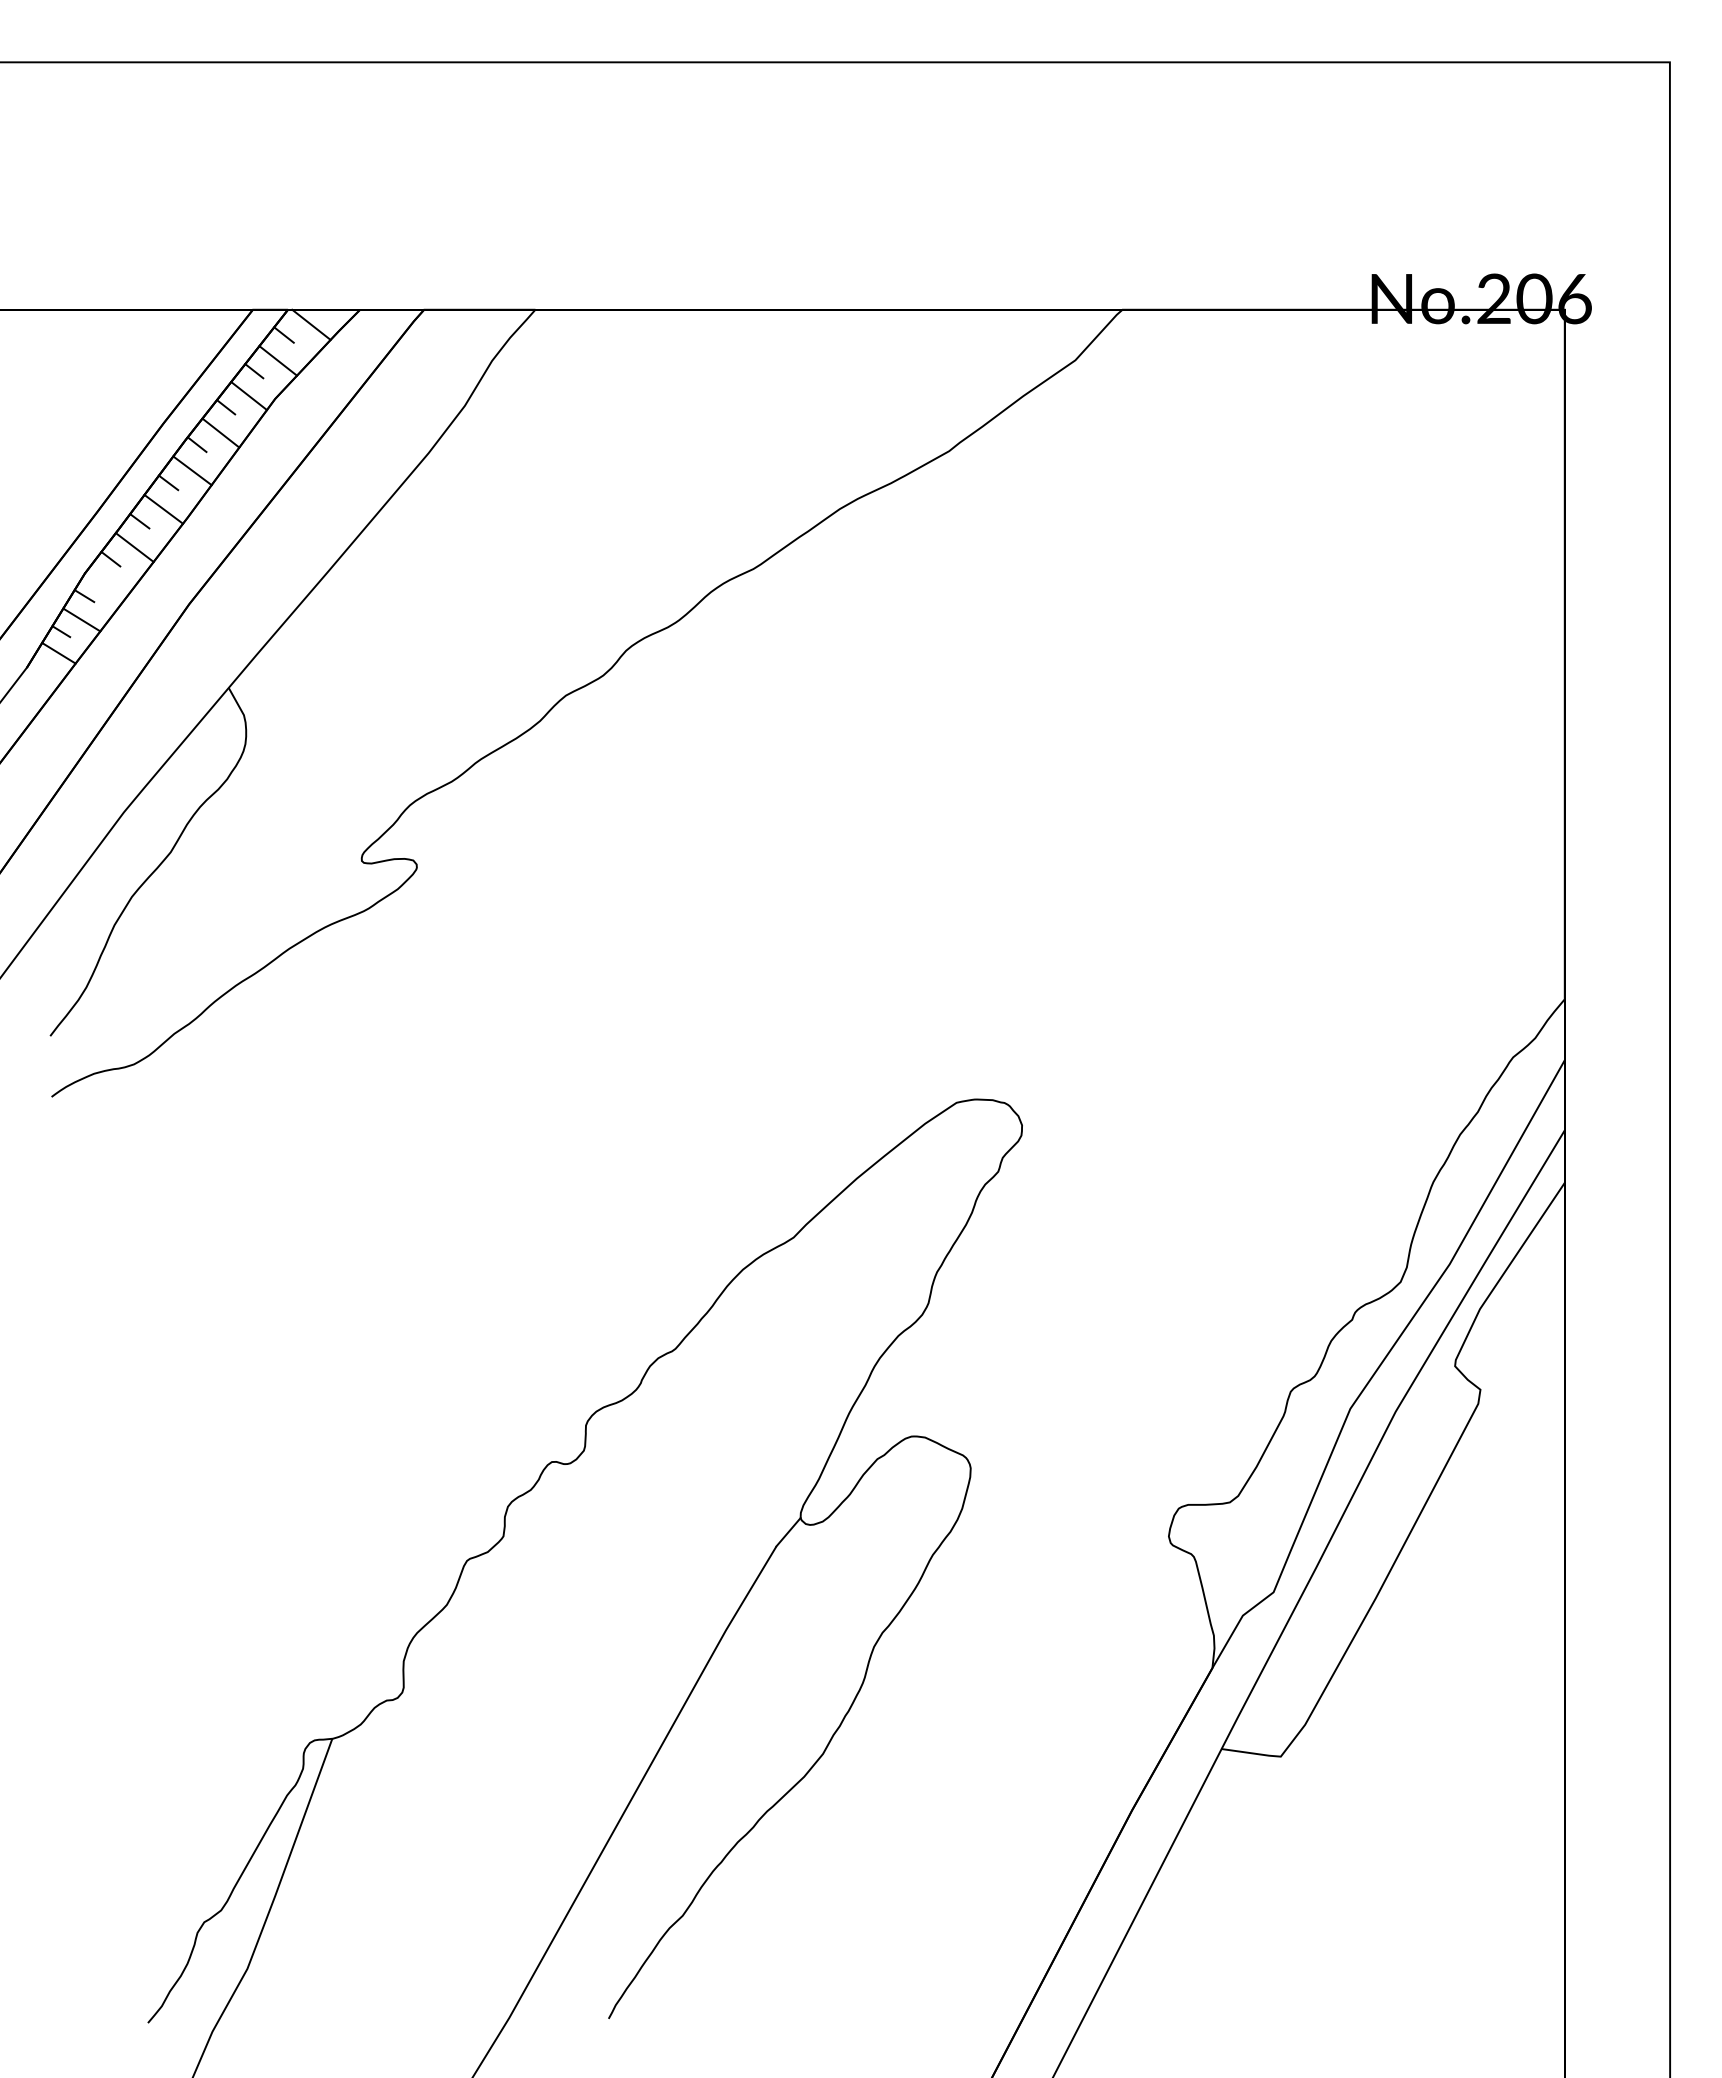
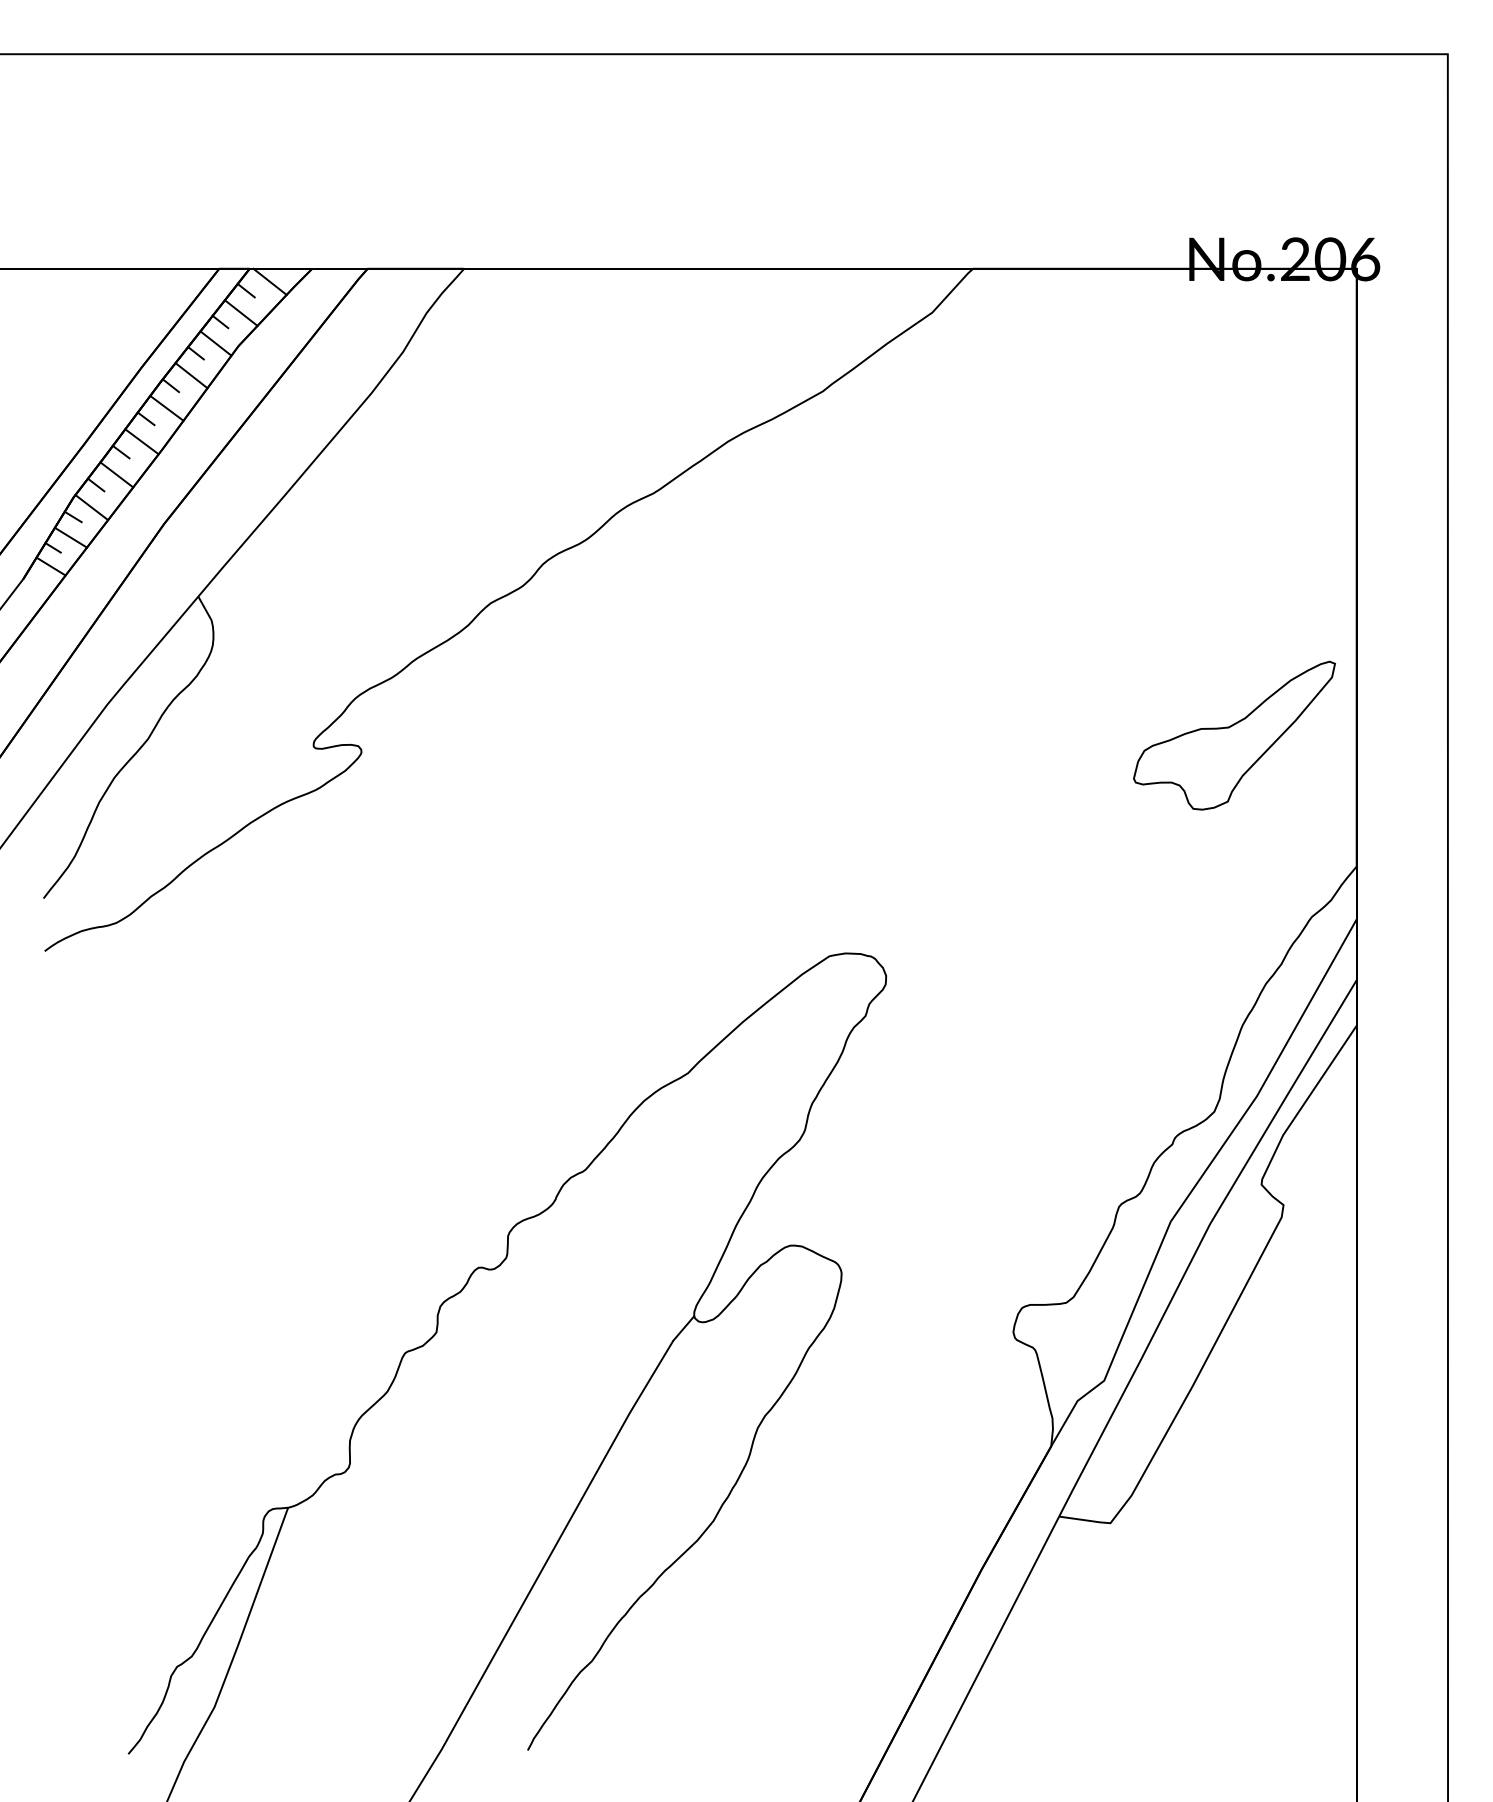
line: (105, 584) -> (91, 506), added
part: (1423, 848) -> (1234, 735), added

